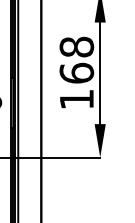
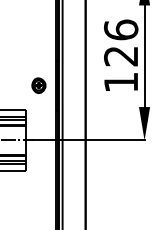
text: (77, 59) -> (121, 42), 168 -> 126

